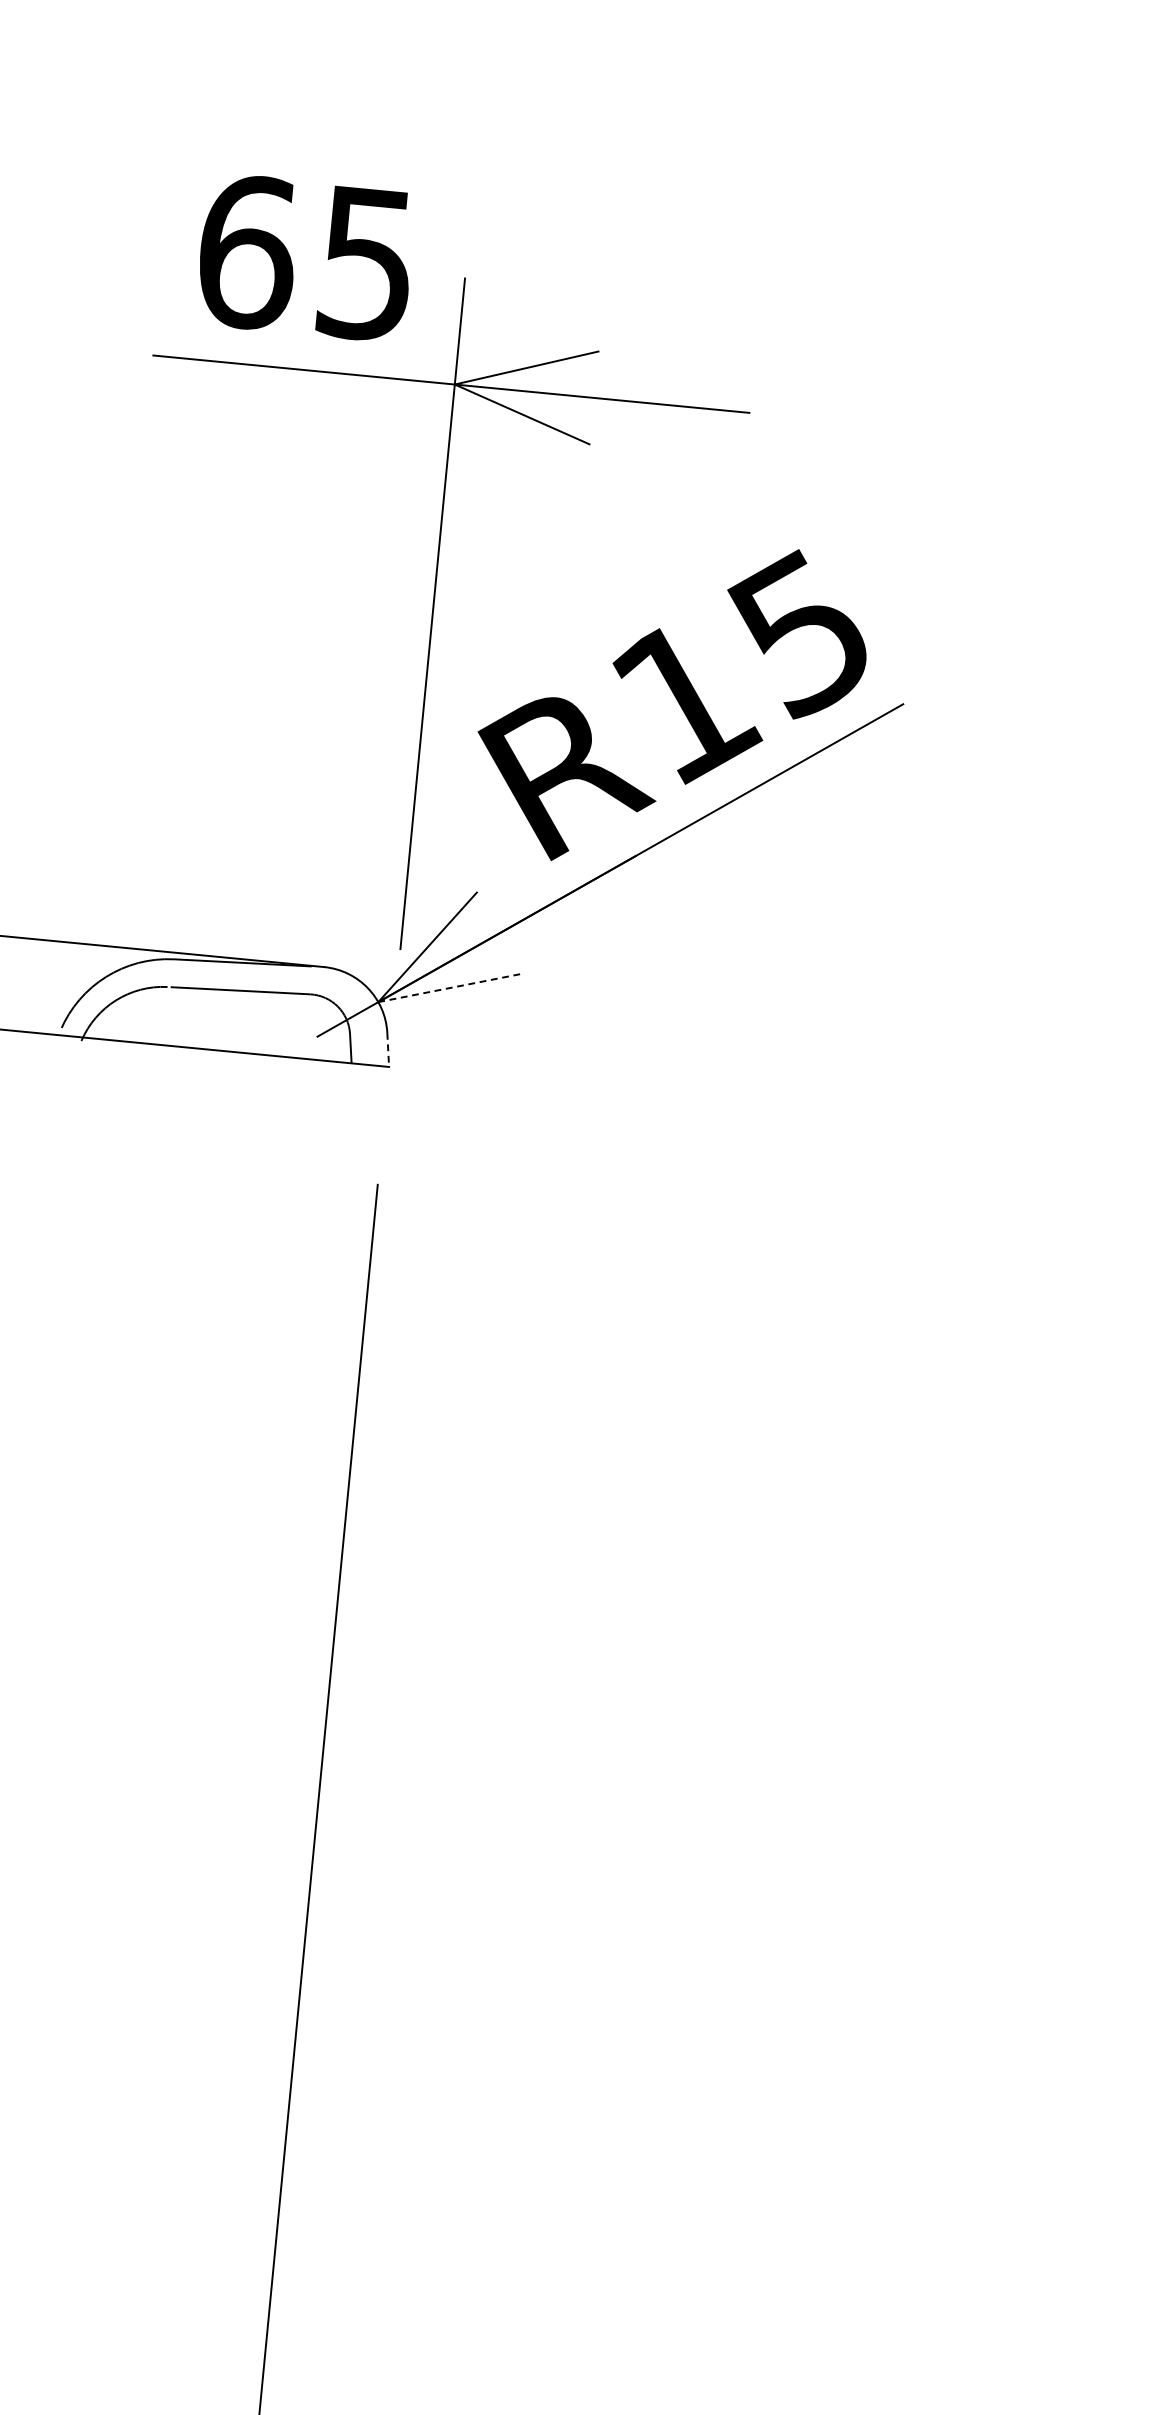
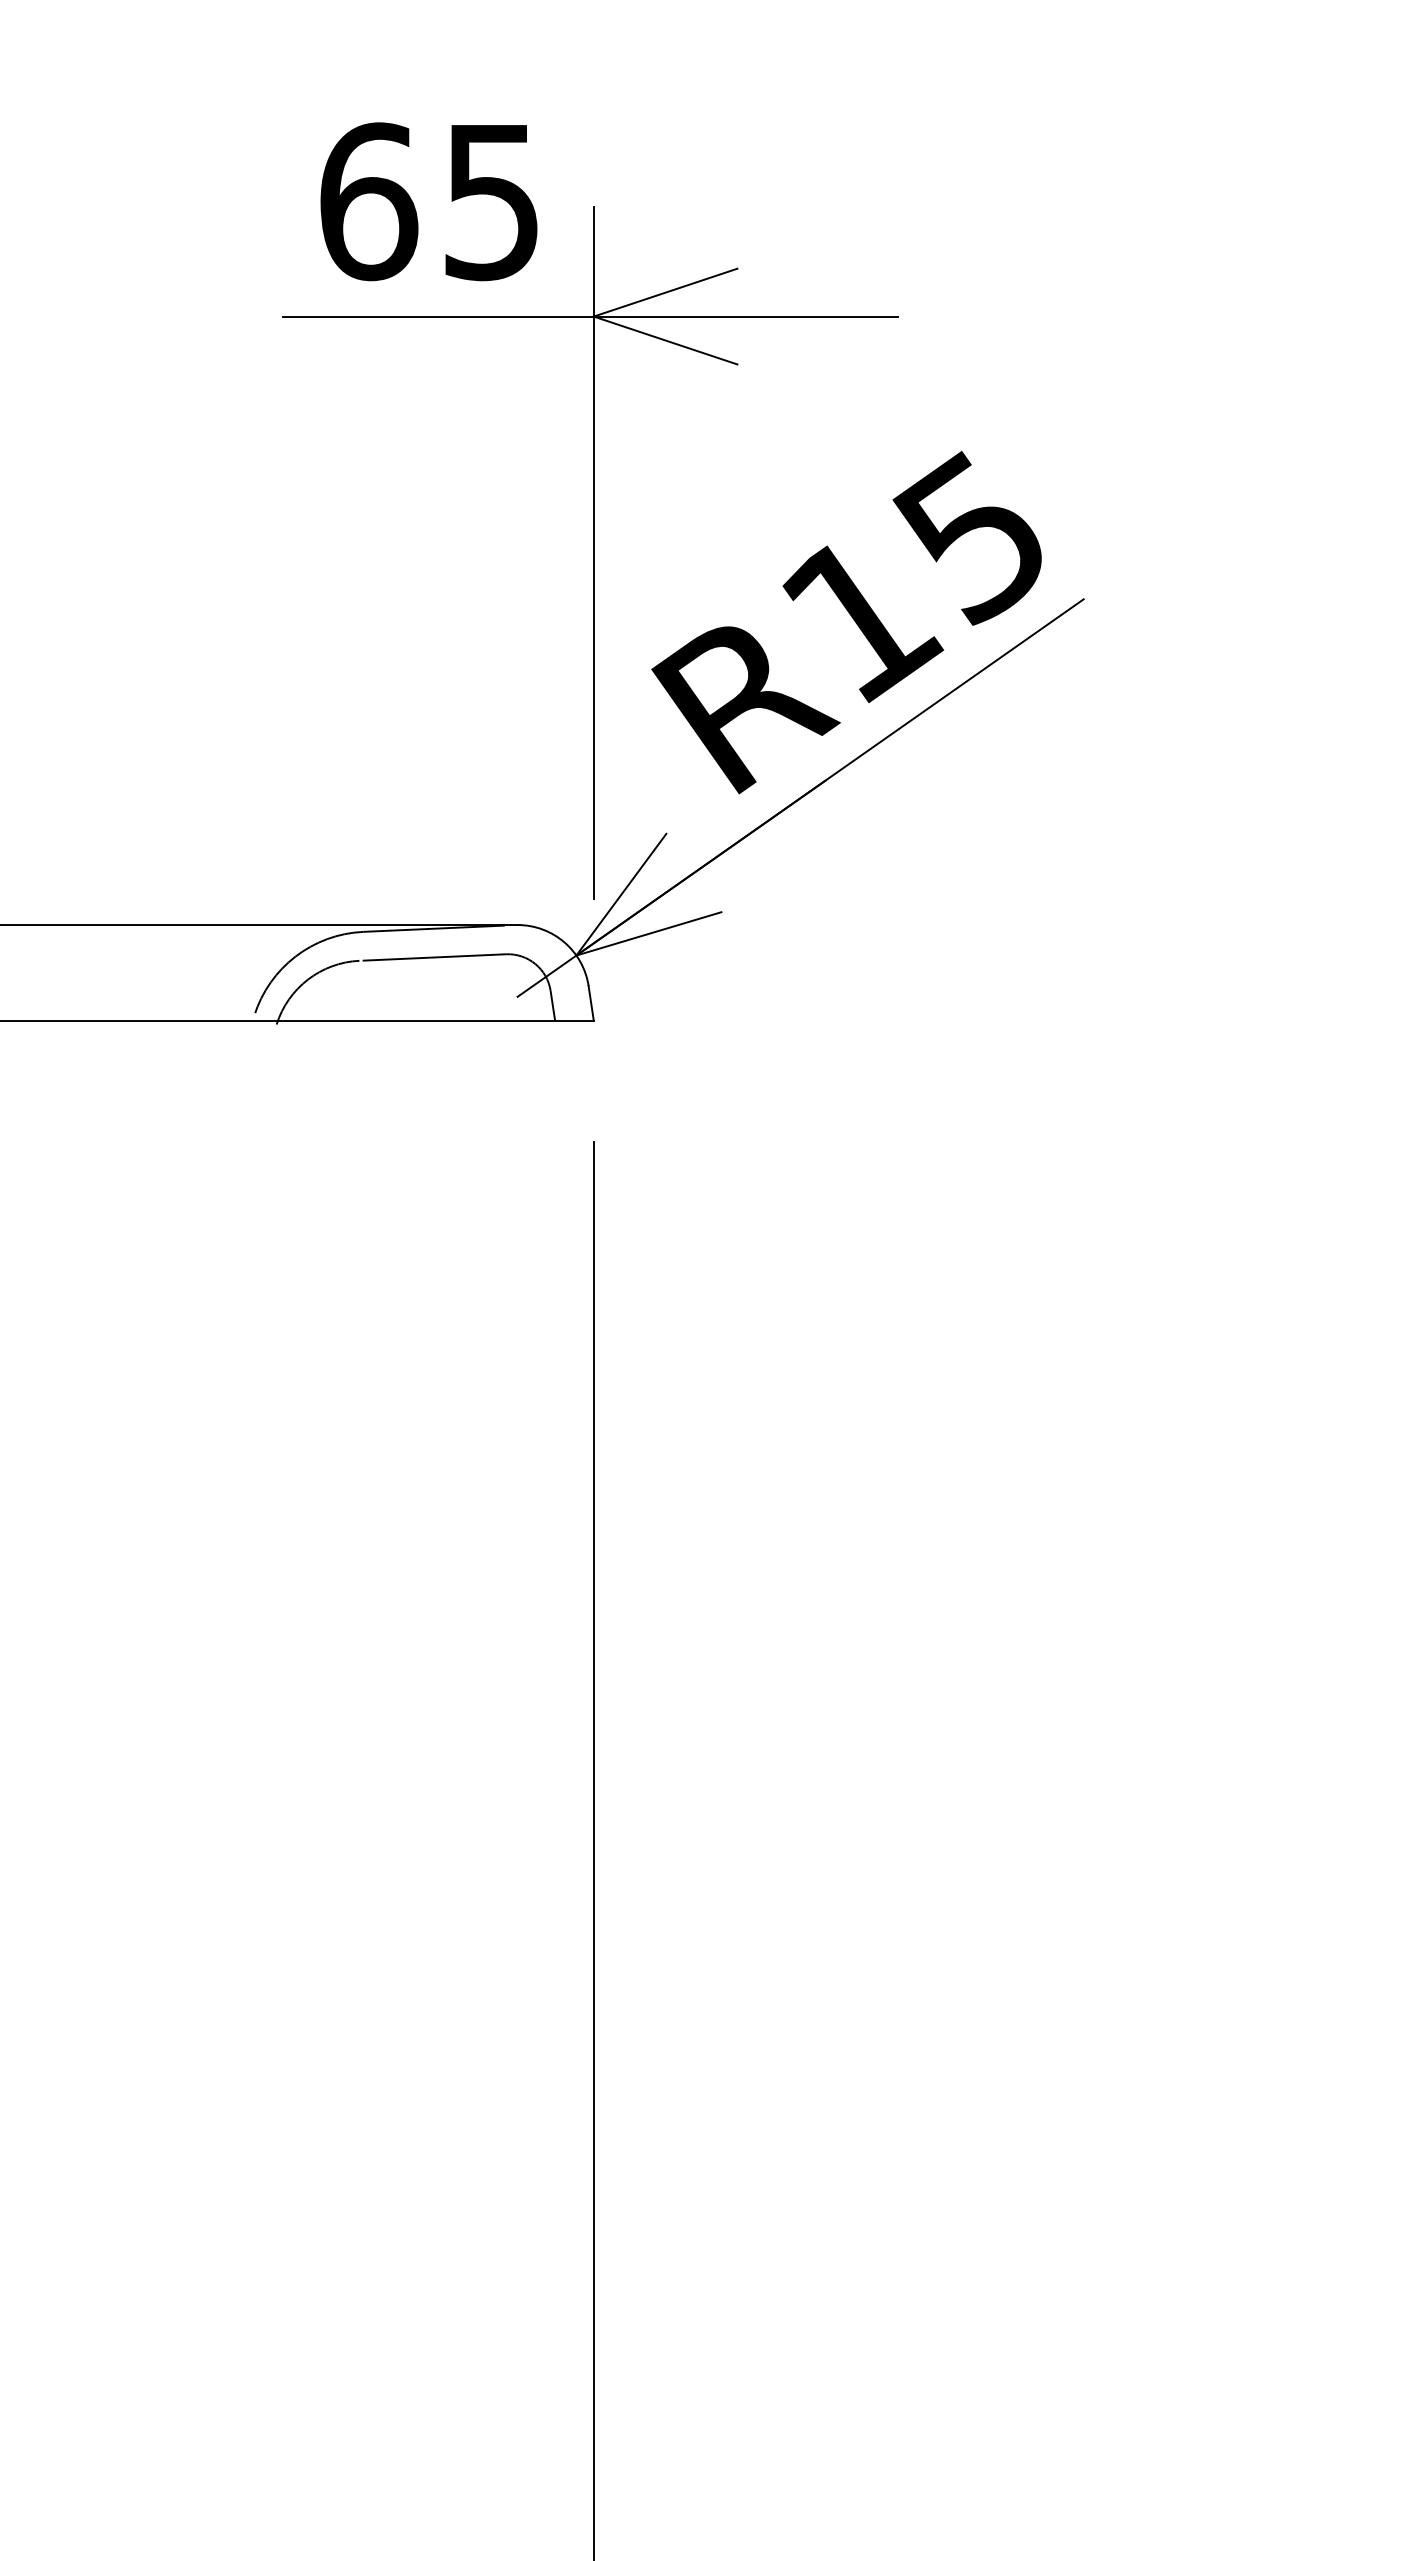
line: (450, 987) -> (648, 933), dashed -> solid
line: (388, 1050) -> (591, 1003), dashed -> solid

